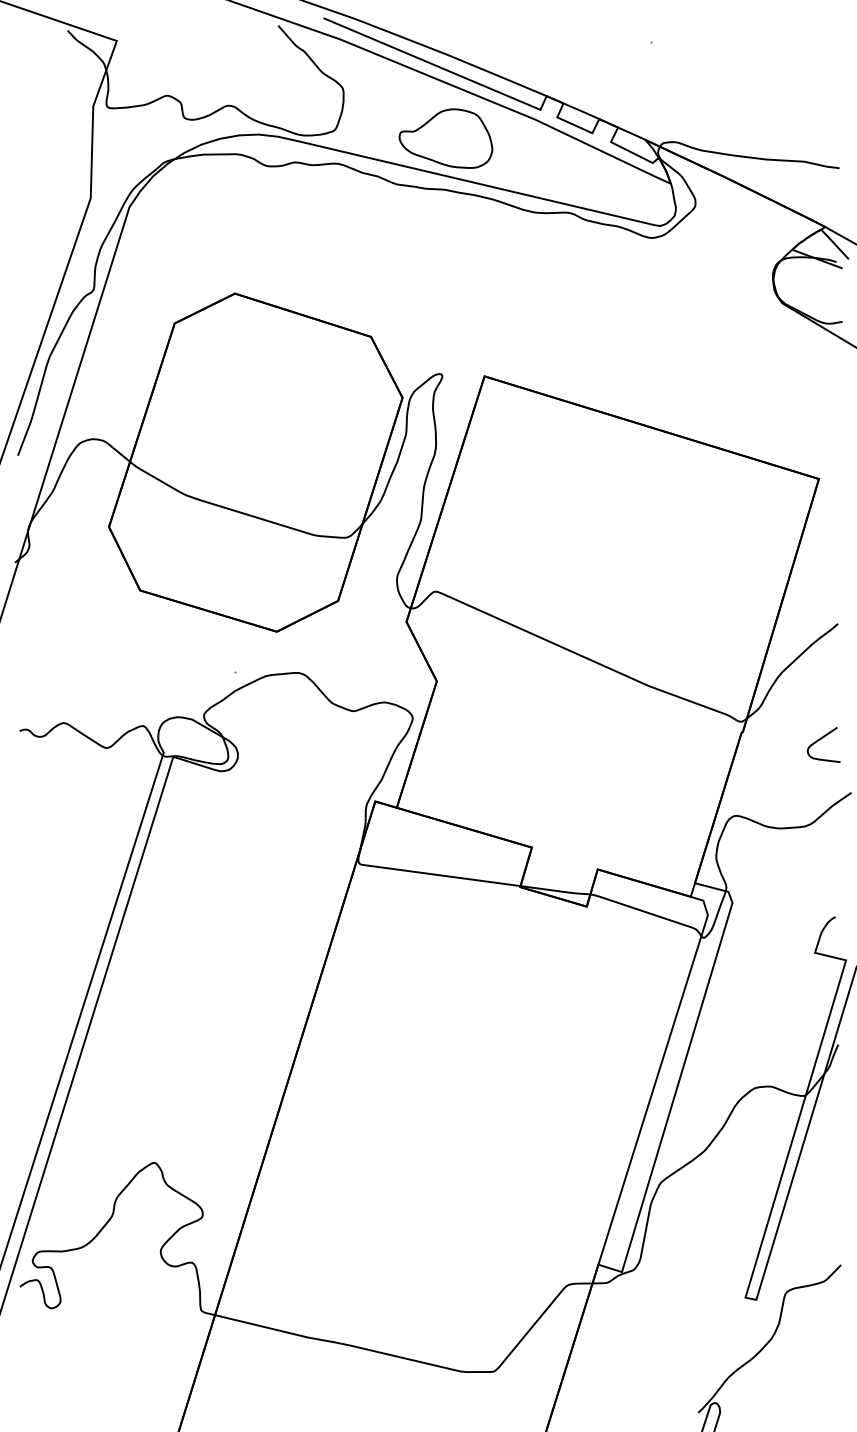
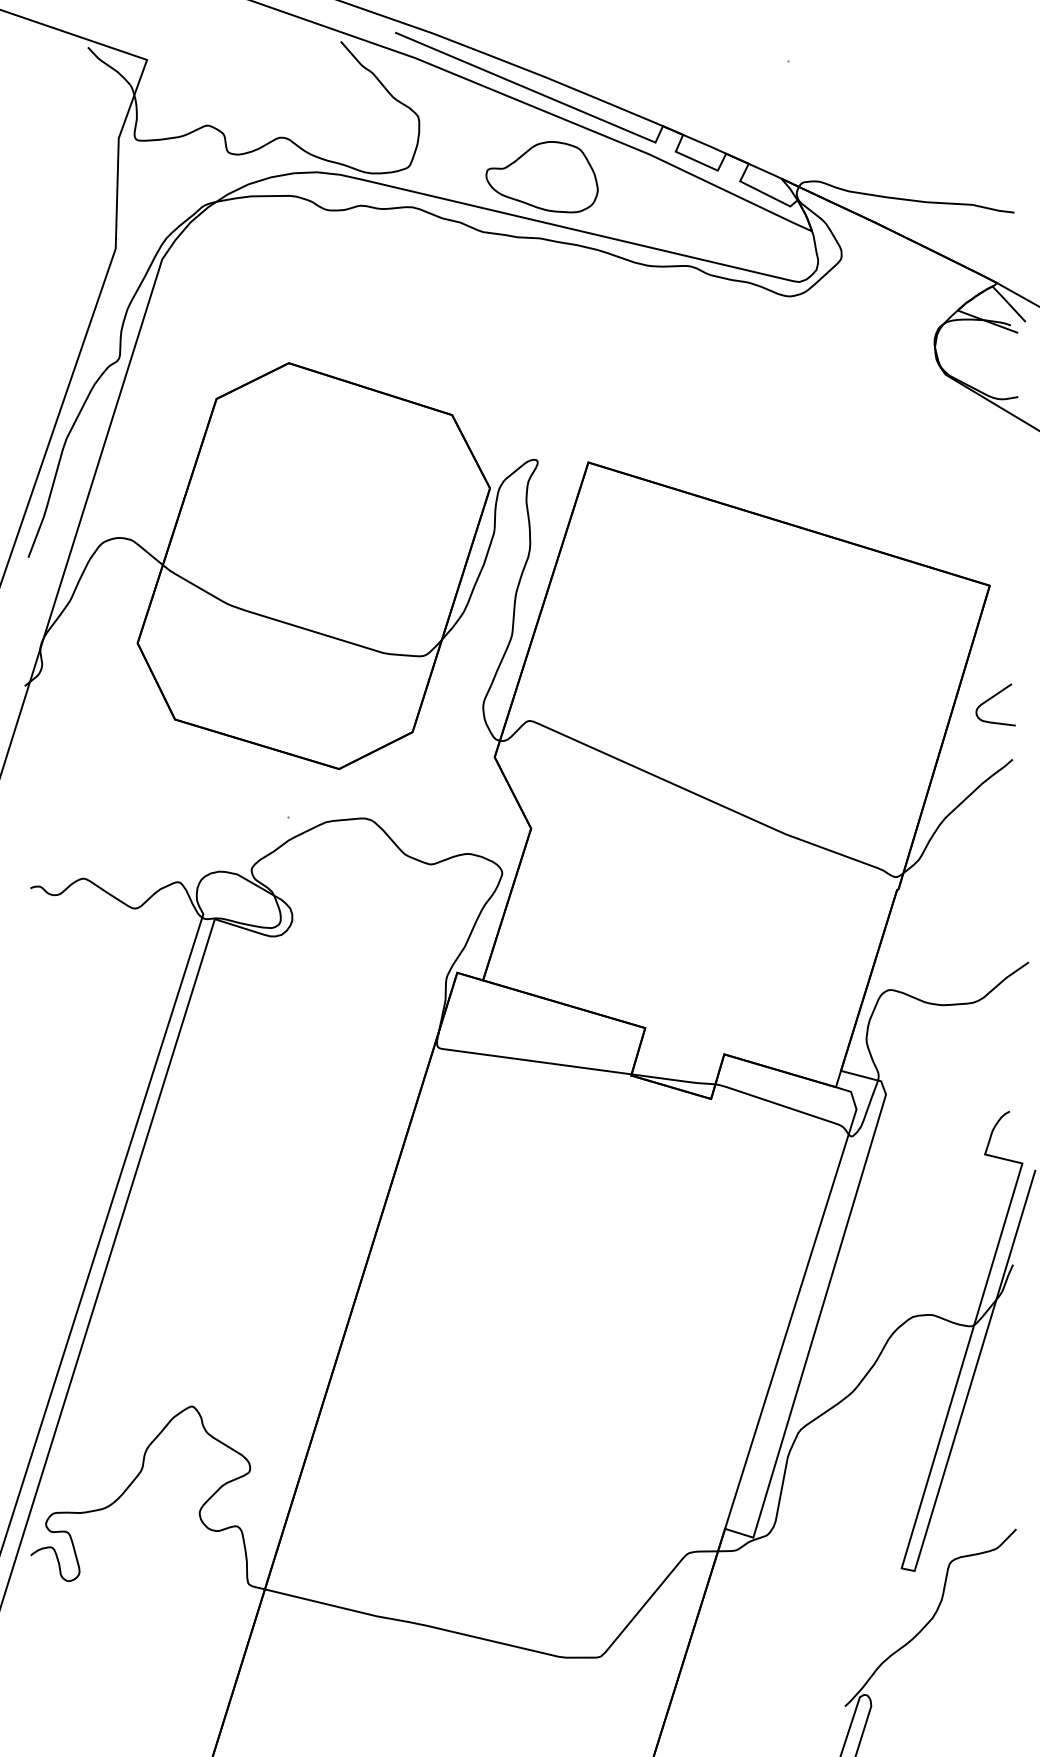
curve: (821, 739) -> (992, 698), moved

